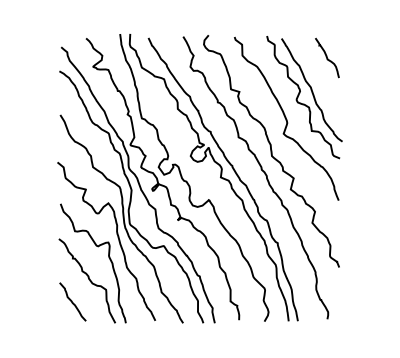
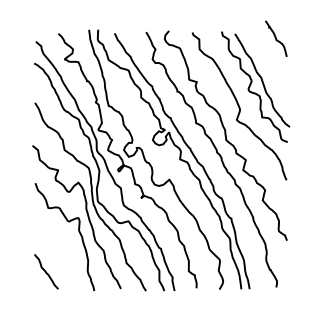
curve: (327, 57) -> (276, 38), moved
curve: (88, 279) -> (60, 251), removed

